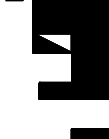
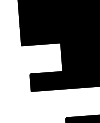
fill: (52, 42) -> (40, 33), added

